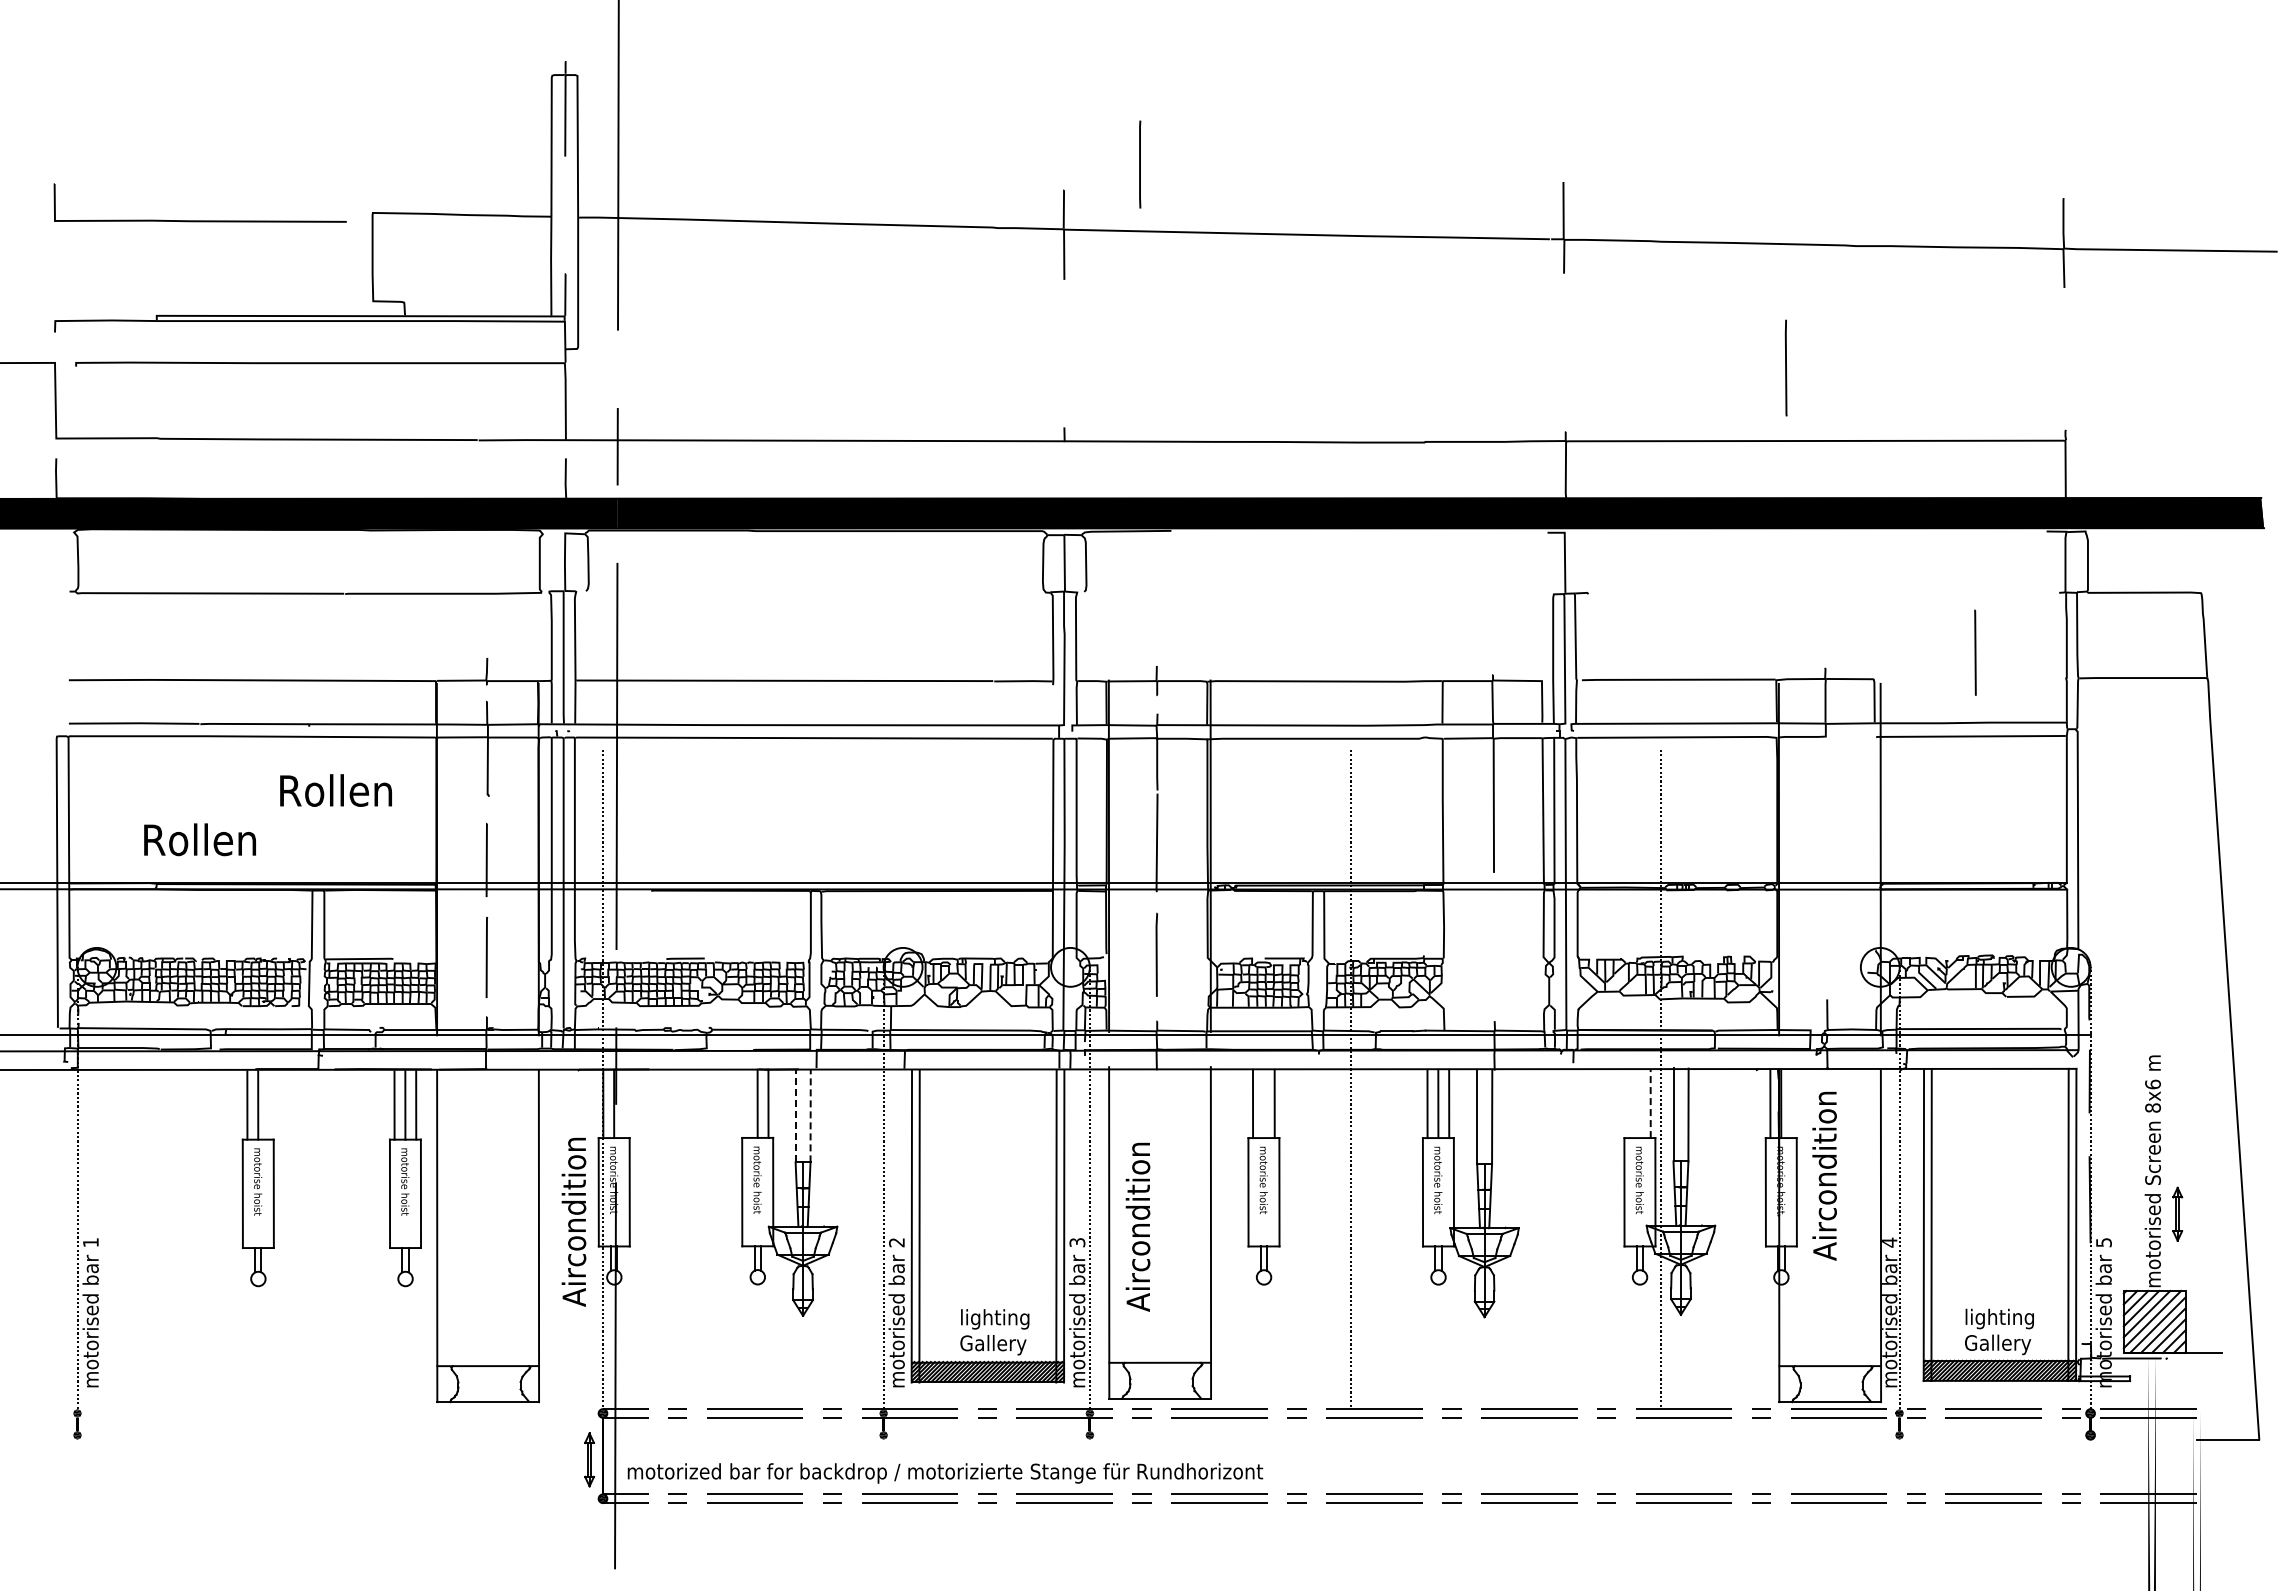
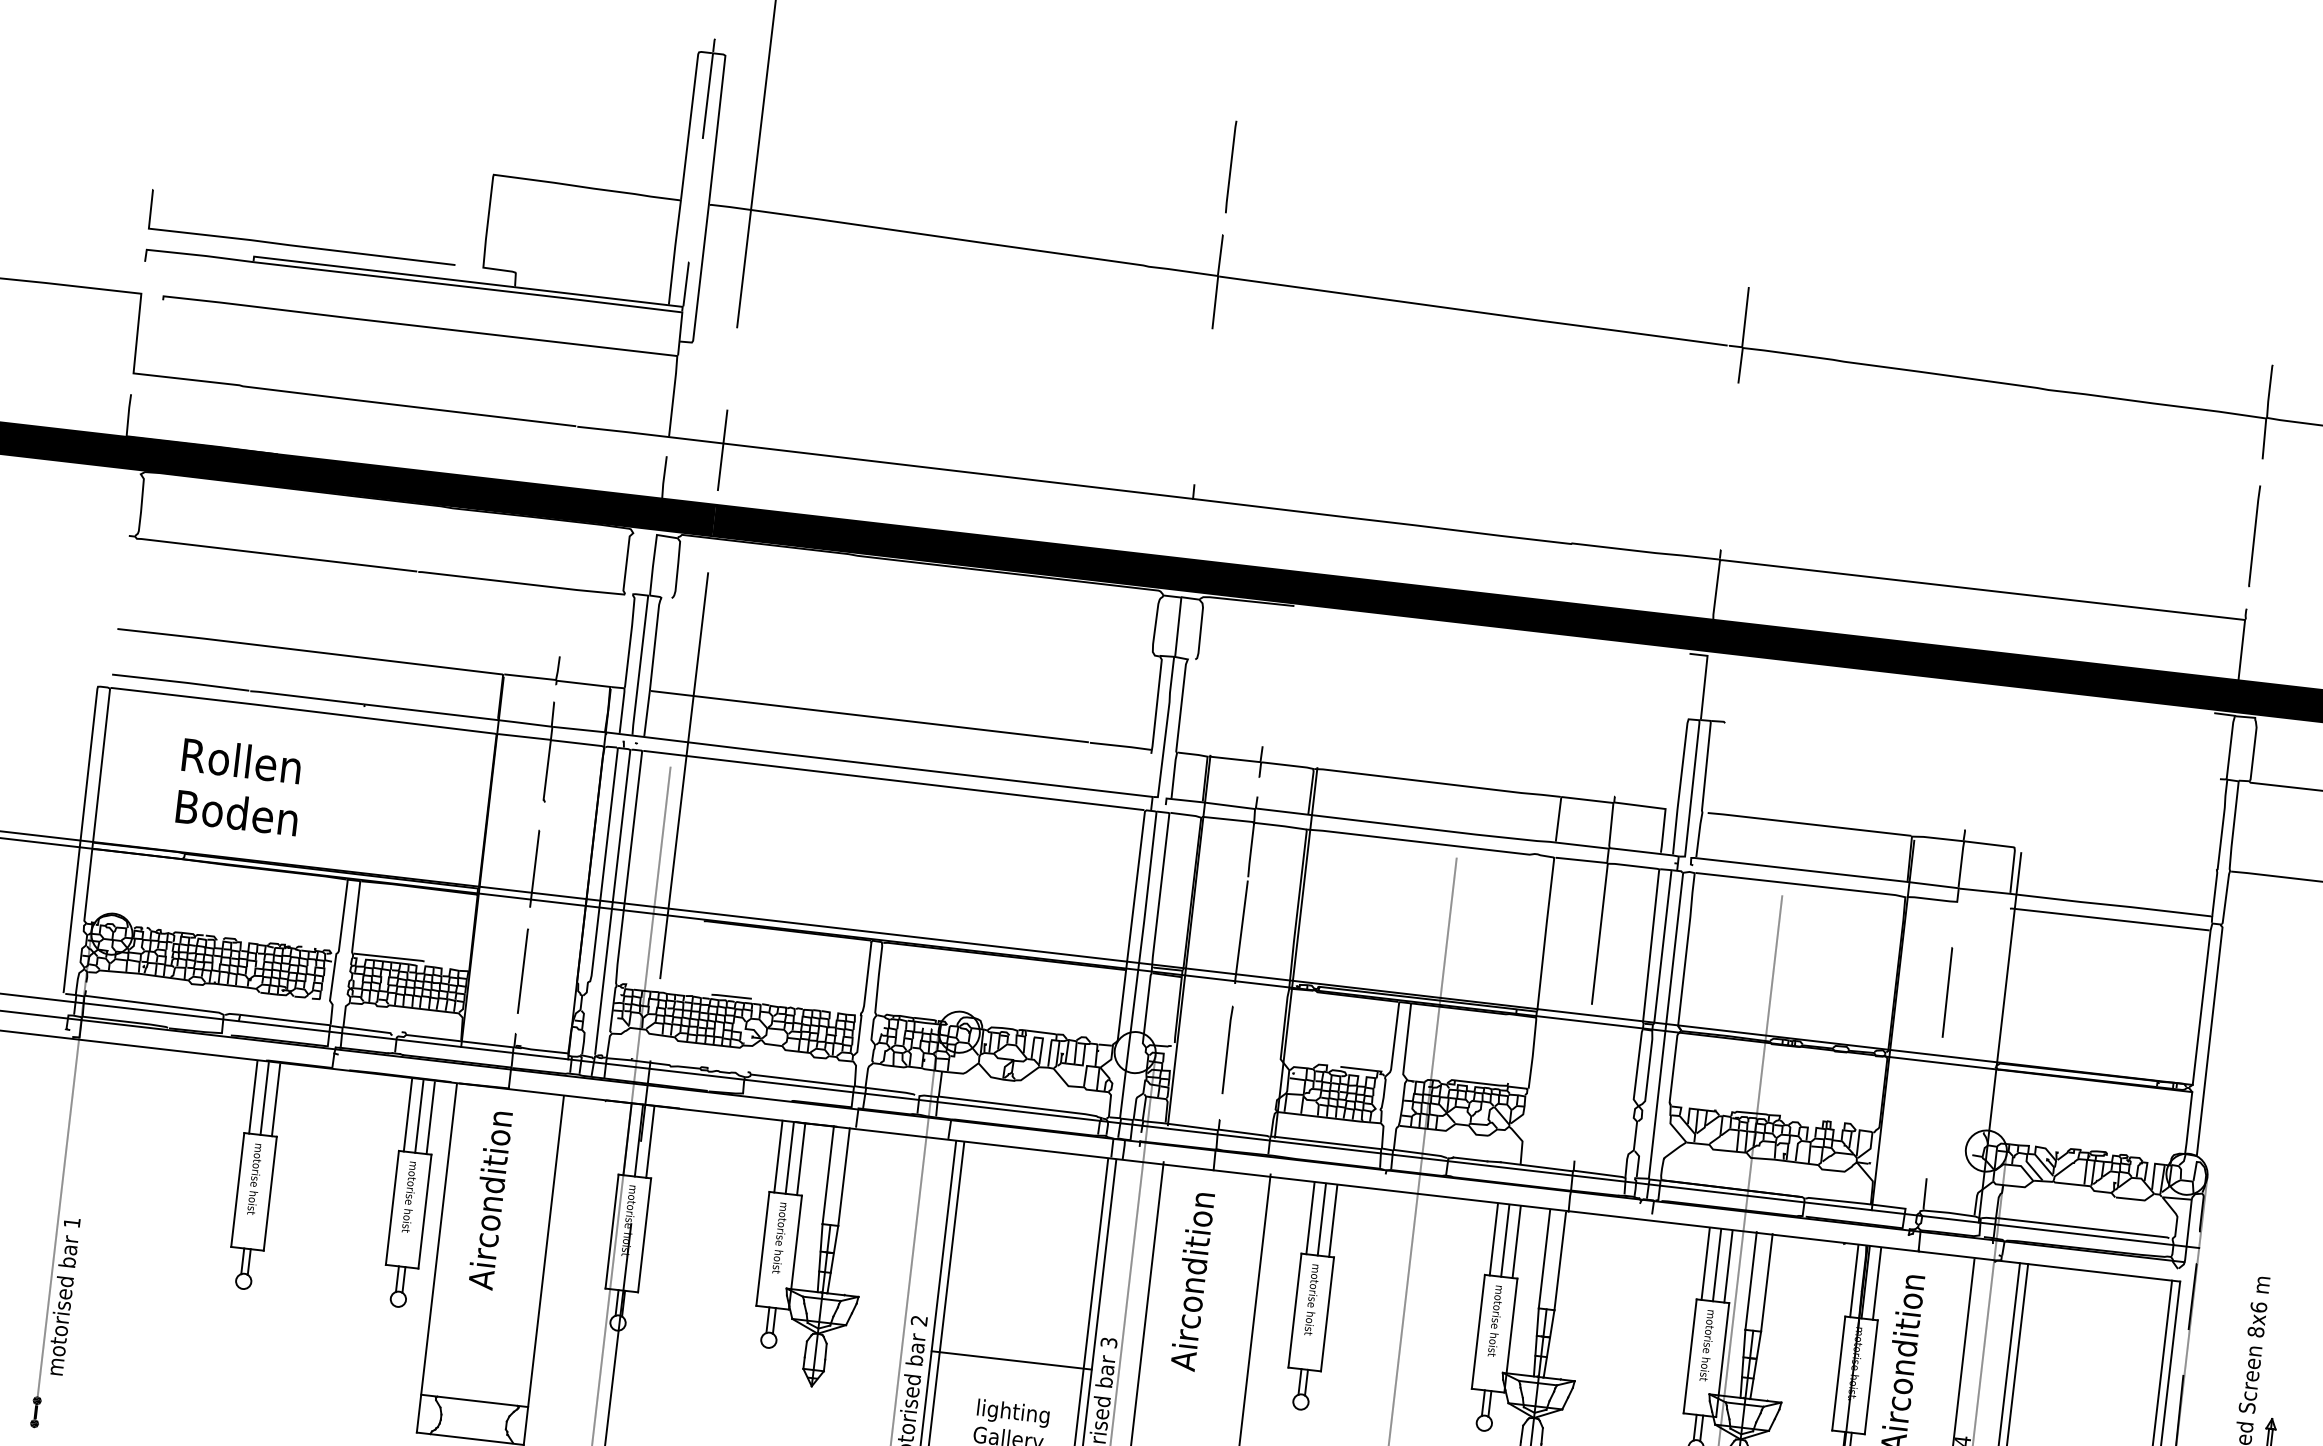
line: (1140, 164) -> (1231, 166), moved
curve: (199, 220) -> (300, 245), moved
line: (1785, 367) -> (2253, 535), moved
line: (1975, 652) -> (1947, 992), moved
text: (335, 790) -> (241, 760), moved
text: (203, 839) -> (239, 812), Rollen -> Boden
line: (624, 1103) -> (649, 1141), added
line: (746, 1103) -> (778, 1156), added
line: (1263, 1103) -> (1321, 1219), added
line: (1628, 1103) -> (1705, 1263), added
line: (1639, 1103) -> (1716, 1264), added
line: (1650, 1103) -> (1728, 1266), dashed -> solid
line: (1792, 1103) -> (1877, 1283), added
line: (269, 1105) -> (276, 1100), added
line: (795, 1115) -> (828, 1174), dashed -> solid
line: (810, 1115) -> (843, 1176), dashed -> solid
text: (573, 1221) -> (489, 1199), moved
text: (1137, 1226) -> (1191, 1280), moved
line: (987, 1269) -> (1011, 1360), added

